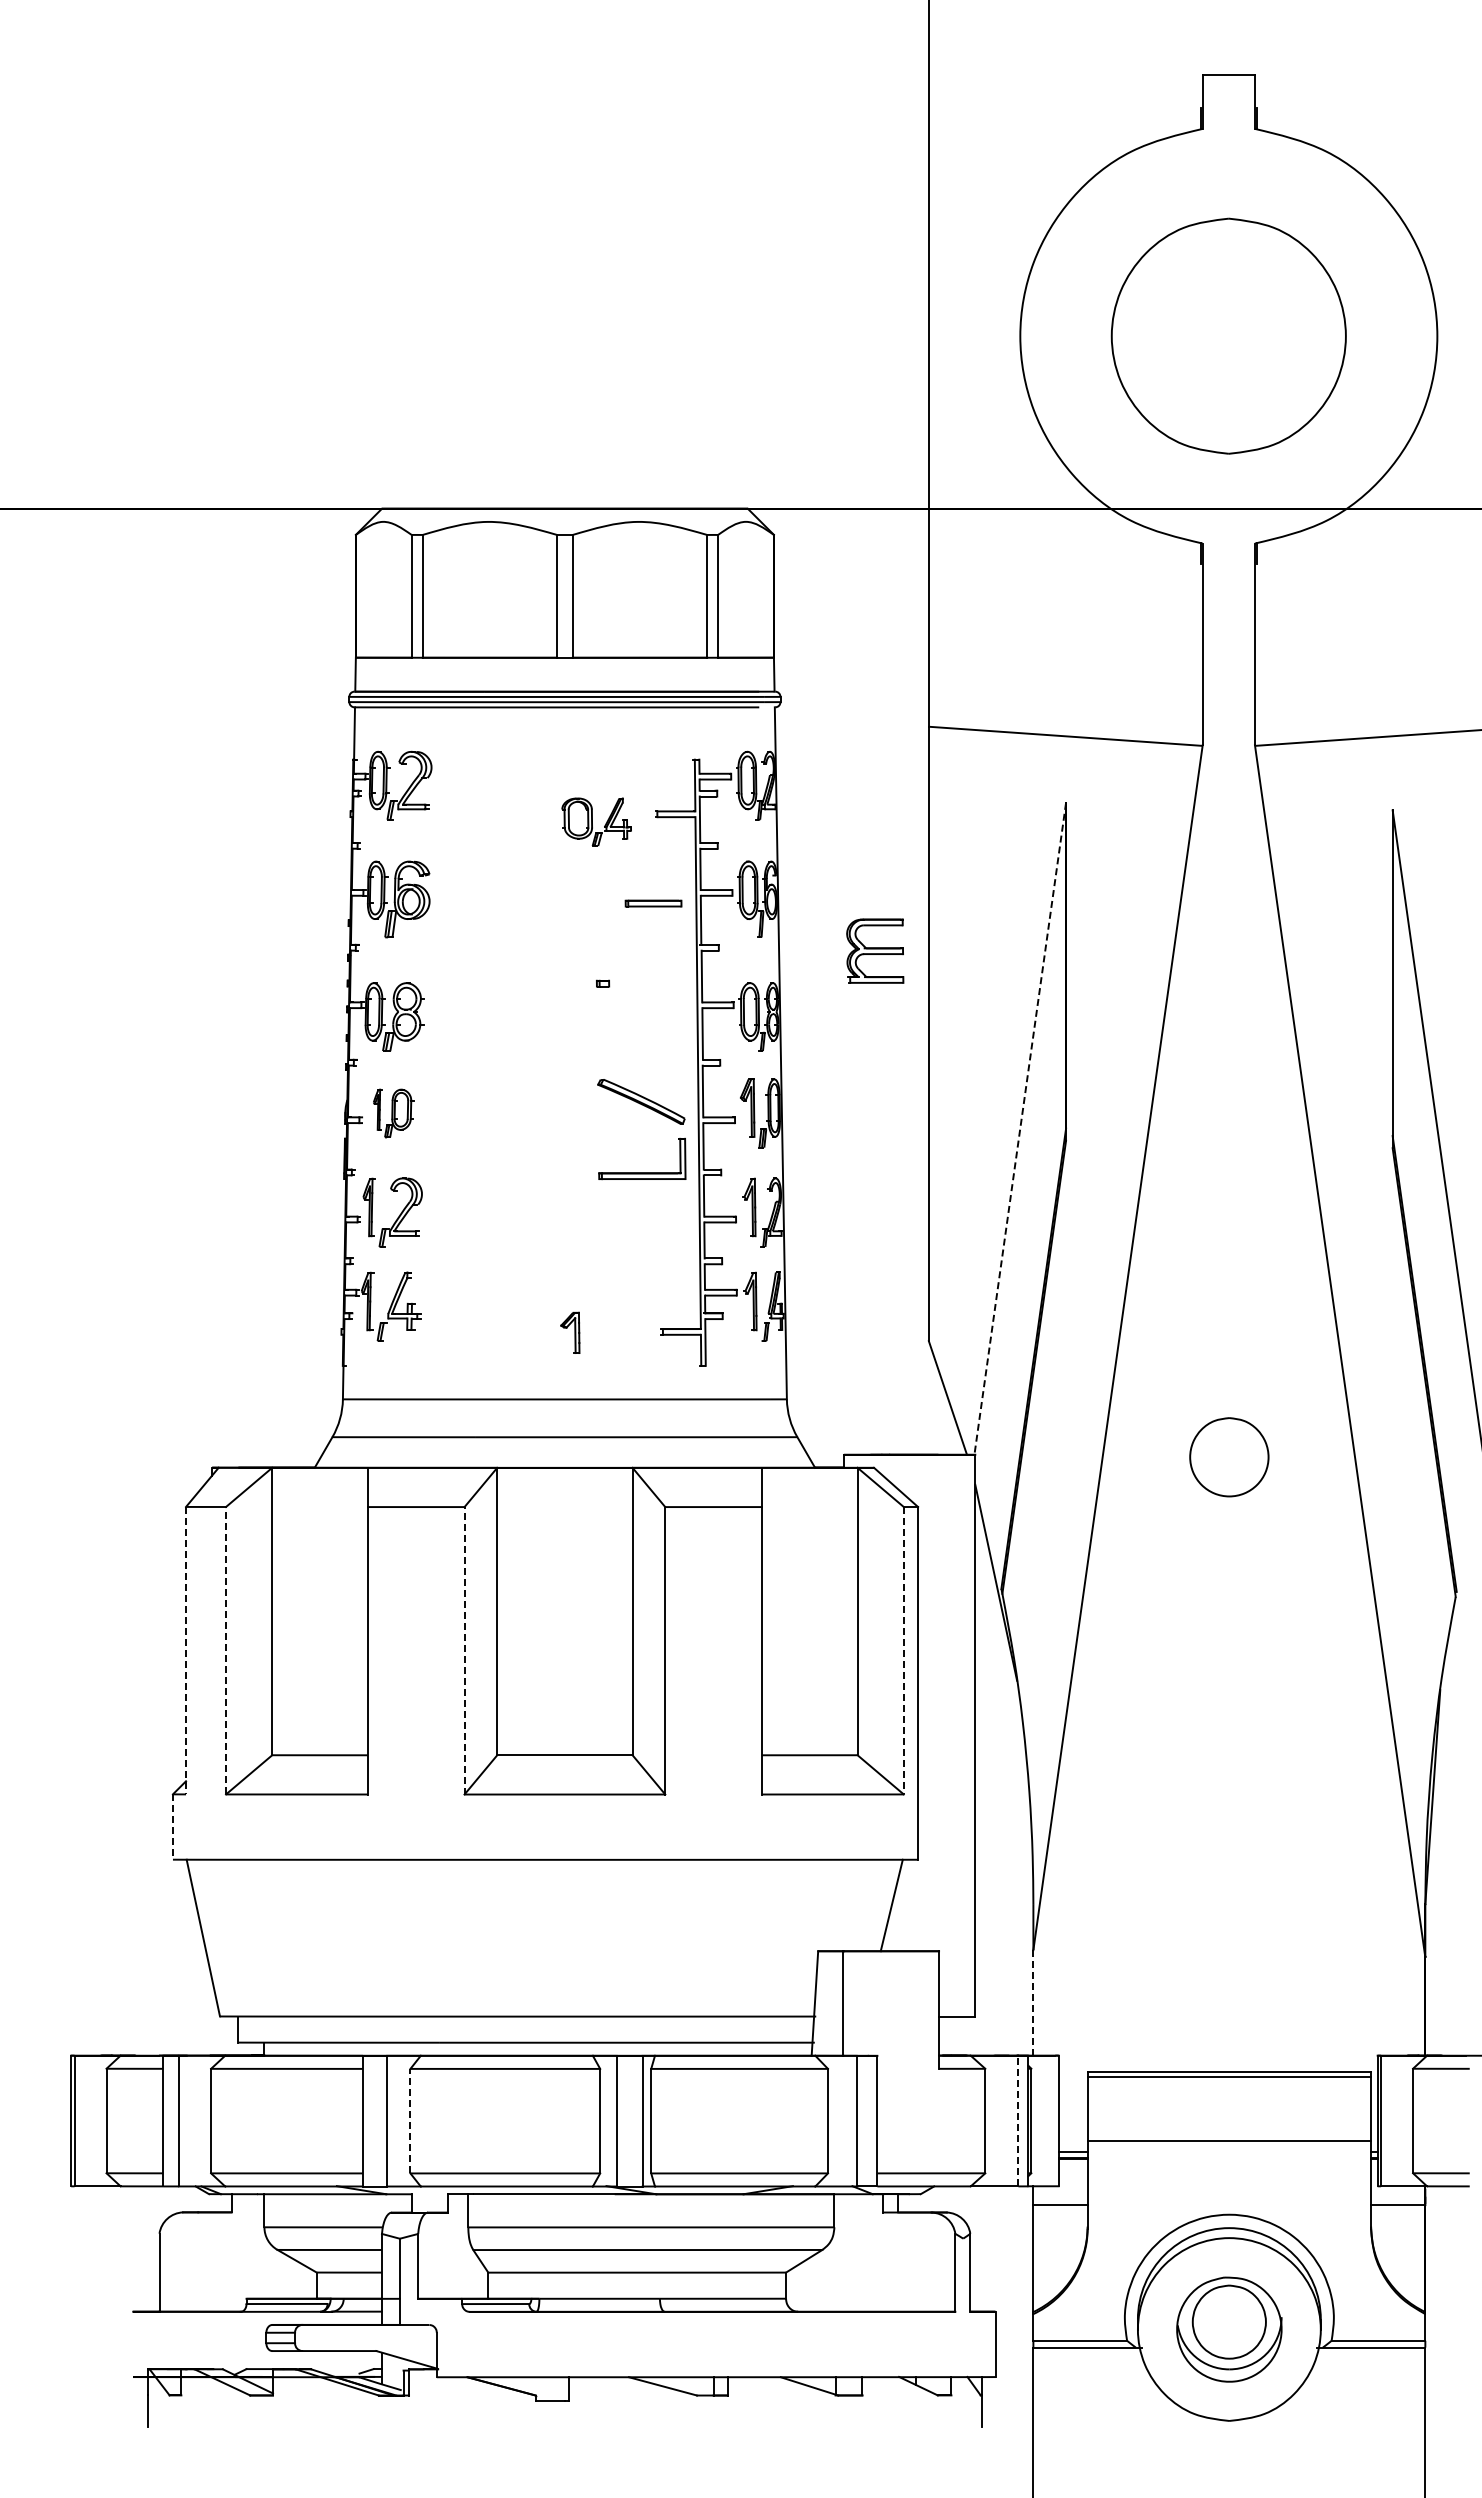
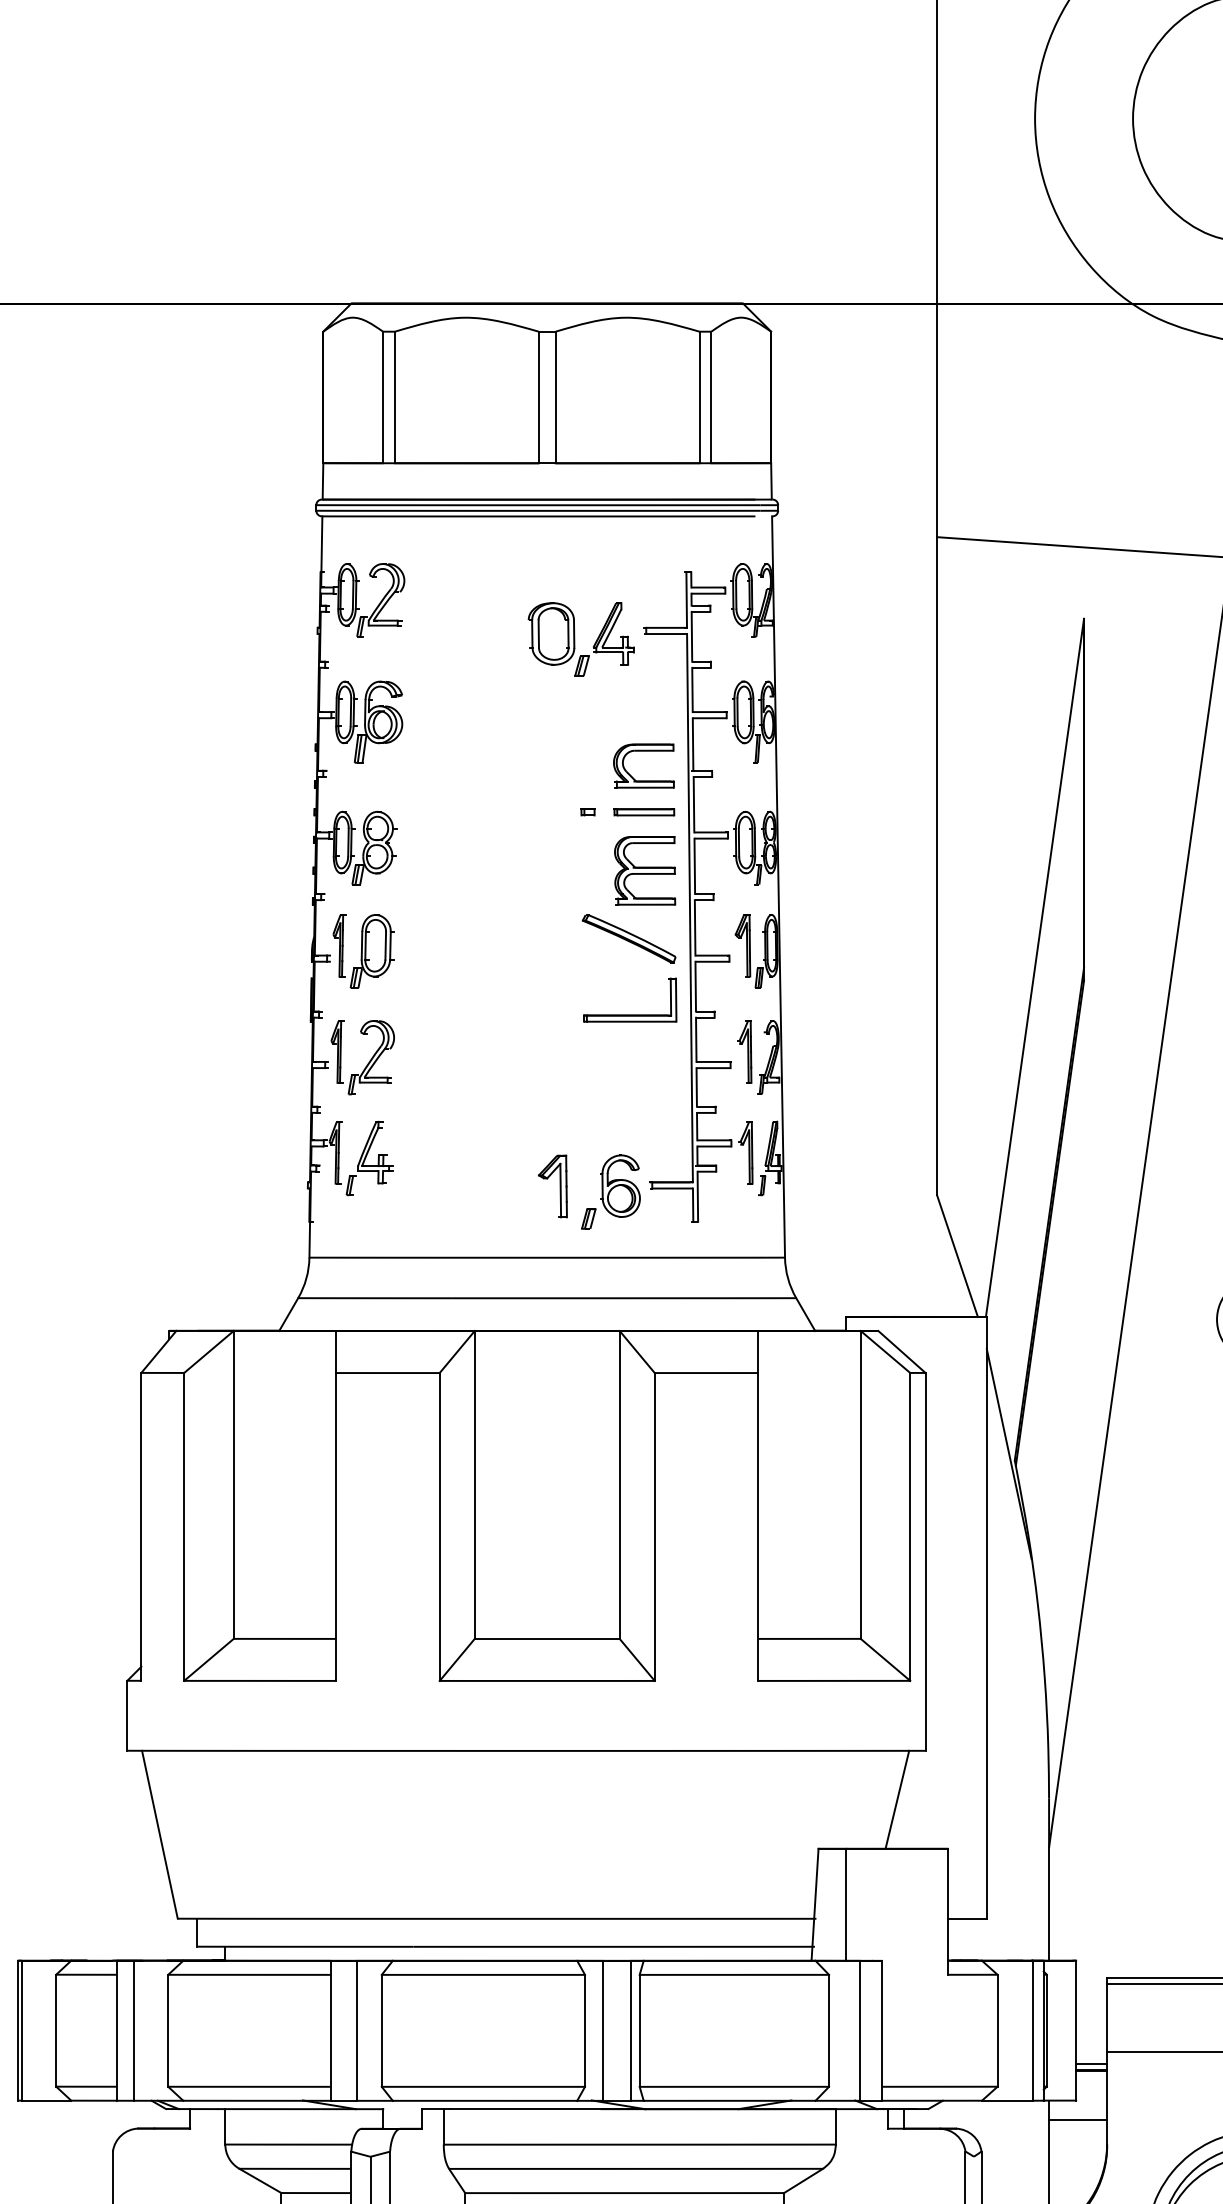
part: (596, 821) -> (581, 638), size x1.43
part: (653, 903) -> (644, 812), moved
part: (875, 950) -> (645, 870), moved
part: (655, 953) -> (644, 780), added
part: (393, 1113) -> (363, 951), size x1.43
line: (1020, 1129) -> (1035, 968), dashed -> solid
part: (570, 1332) -> (553, 1186), size x1.43
part: (624, 1338) -> (611, 1192), added
line: (186, 1650) -> (141, 1526), dashed -> solid
line: (226, 1650) -> (184, 1526), dashed -> solid
line: (464, 1650) -> (439, 1526), dashed -> solid
line: (903, 1650) -> (909, 1526), dashed -> solid
line: (172, 1827) -> (126, 1716), dashed -> solid
line: (1033, 2002) -> (1049, 1903), dashed -> solid
line: (410, 2120) -> (381, 2030), dashed -> solid
line: (1018, 2120) -> (1033, 2030), dashed -> solid

